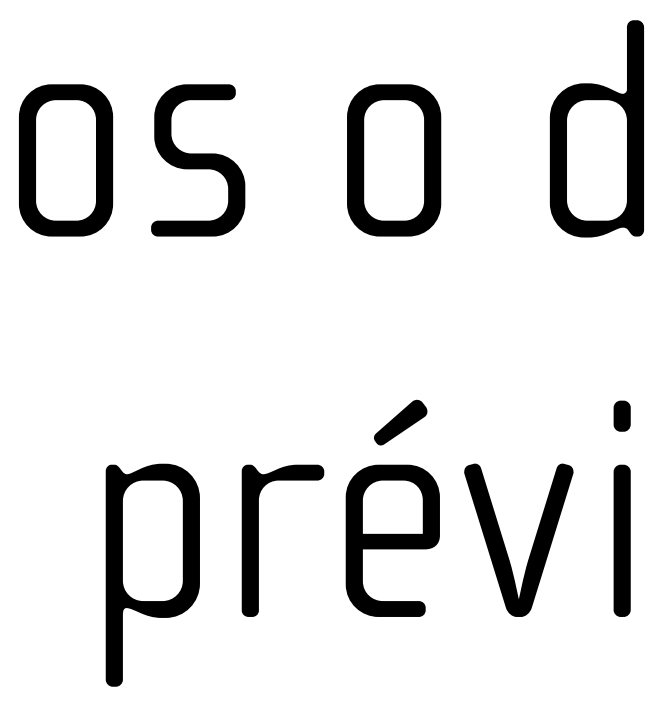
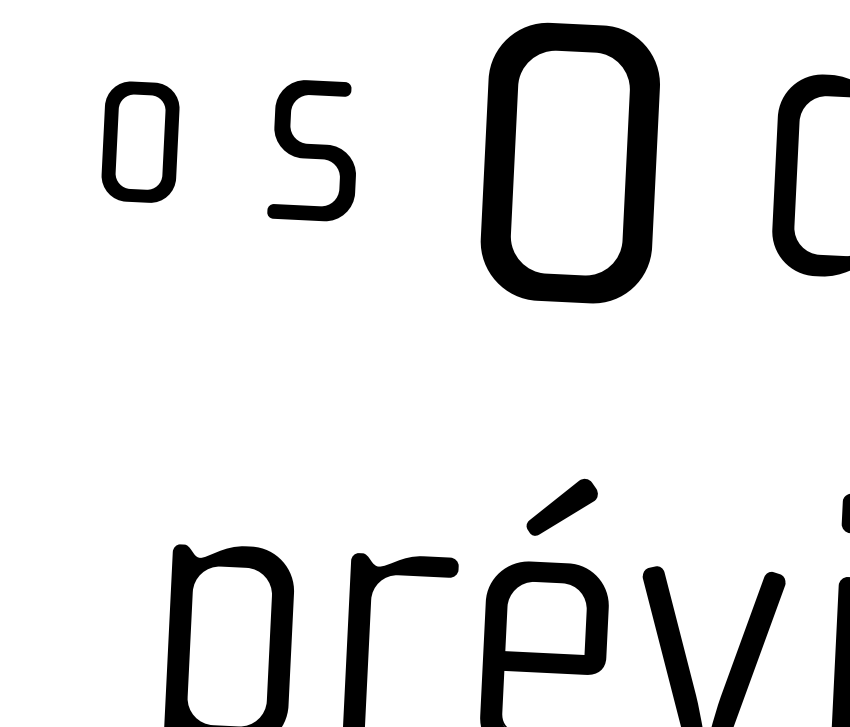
part: (66, 160) -> (140, 142), size x0.6
part: (198, 160) -> (314, 150), size x0.7
part: (394, 160) -> (571, 163), size x1.4

